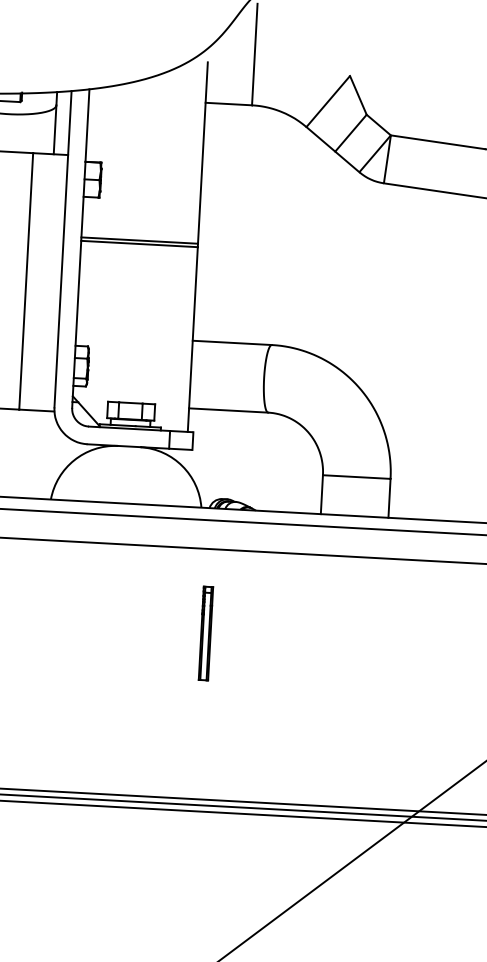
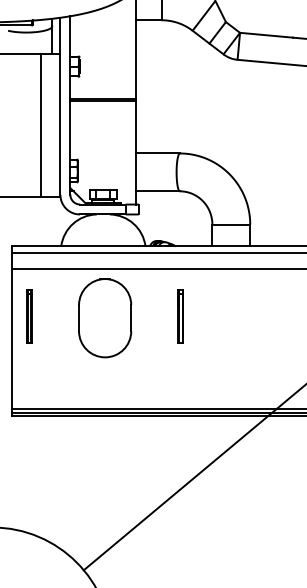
part: (122, 632) -> (105, 318), added
part: (205, 633) -> (180, 316), moved

